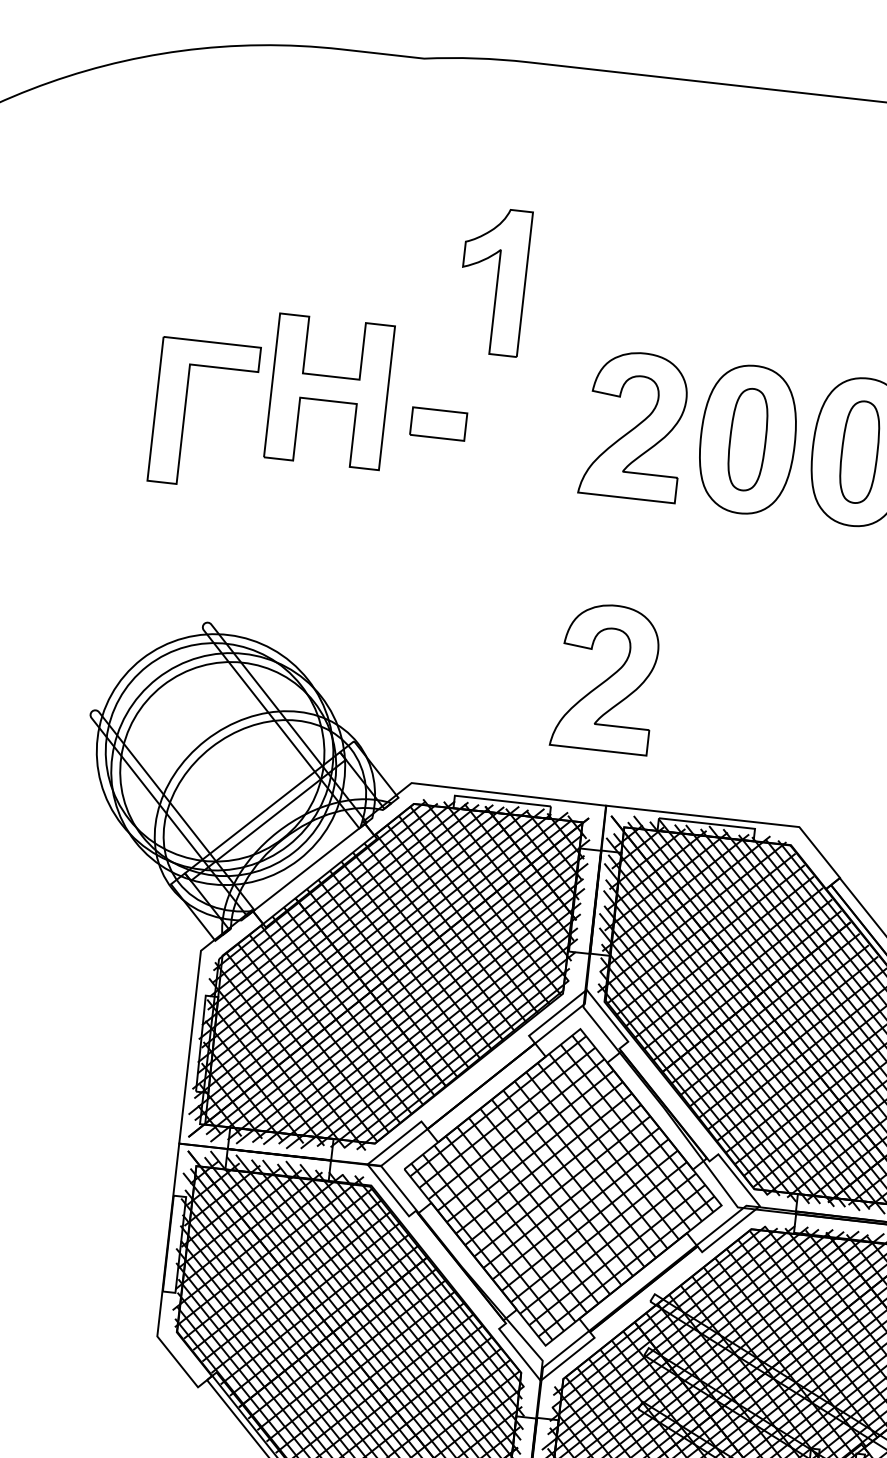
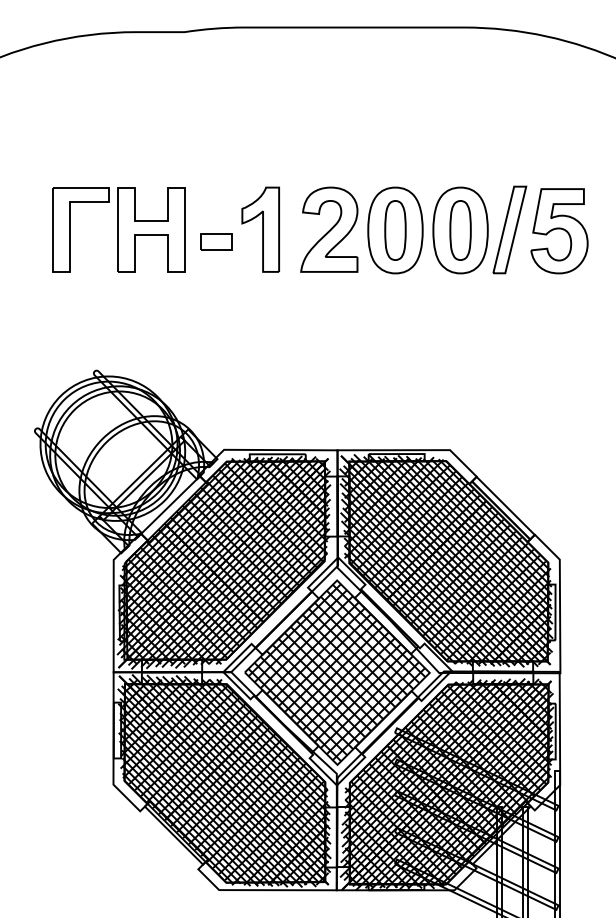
part: (492, 280) -> (260, 229), moved
part: (186, 411) -> (70, 229), moved
part: (606, 677) -> (329, 376), removed

